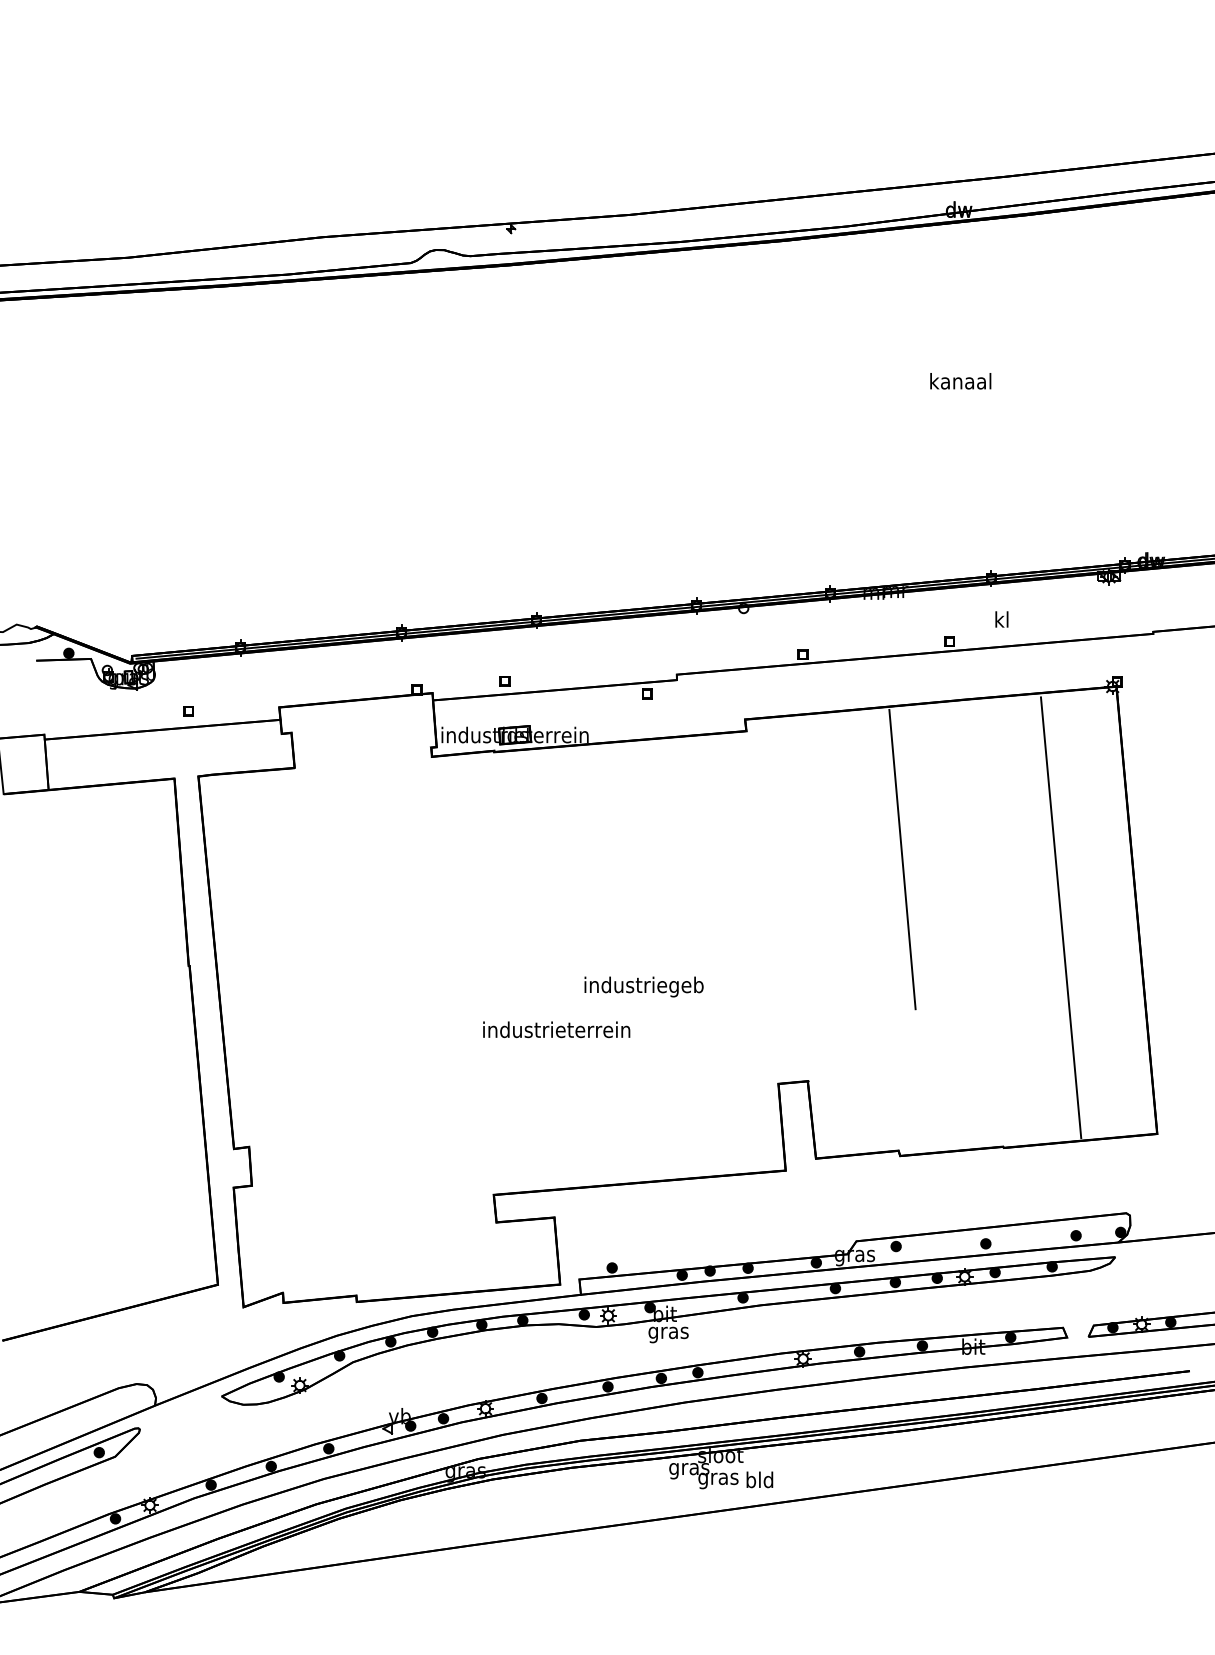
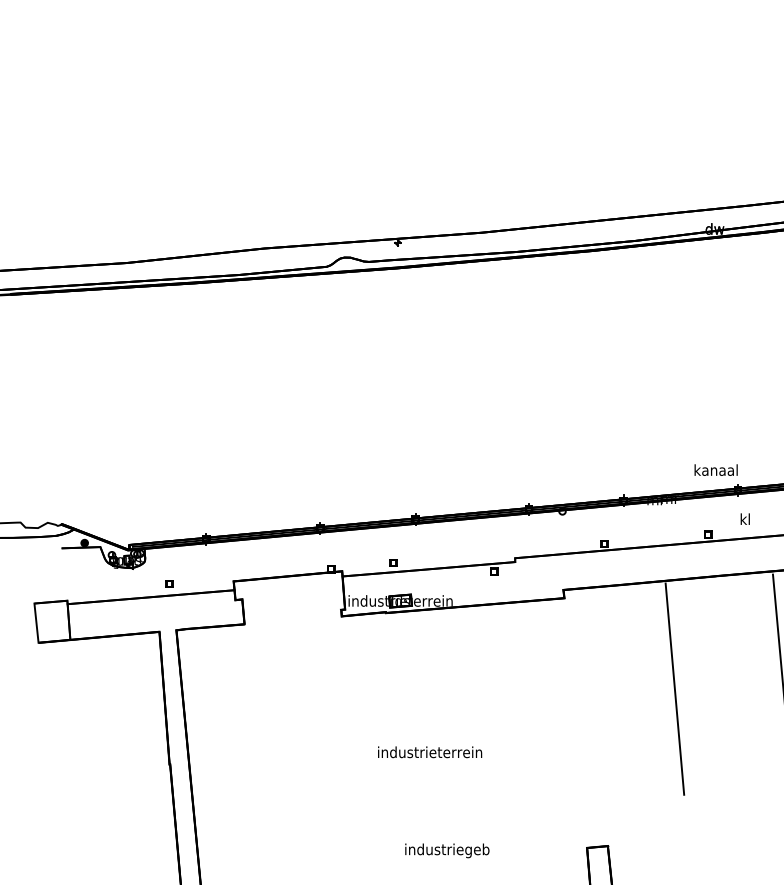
text: (960, 381) -> (715, 470), moved
text: (643, 986) -> (446, 850), moved
text: (556, 1029) -> (429, 752), moved

